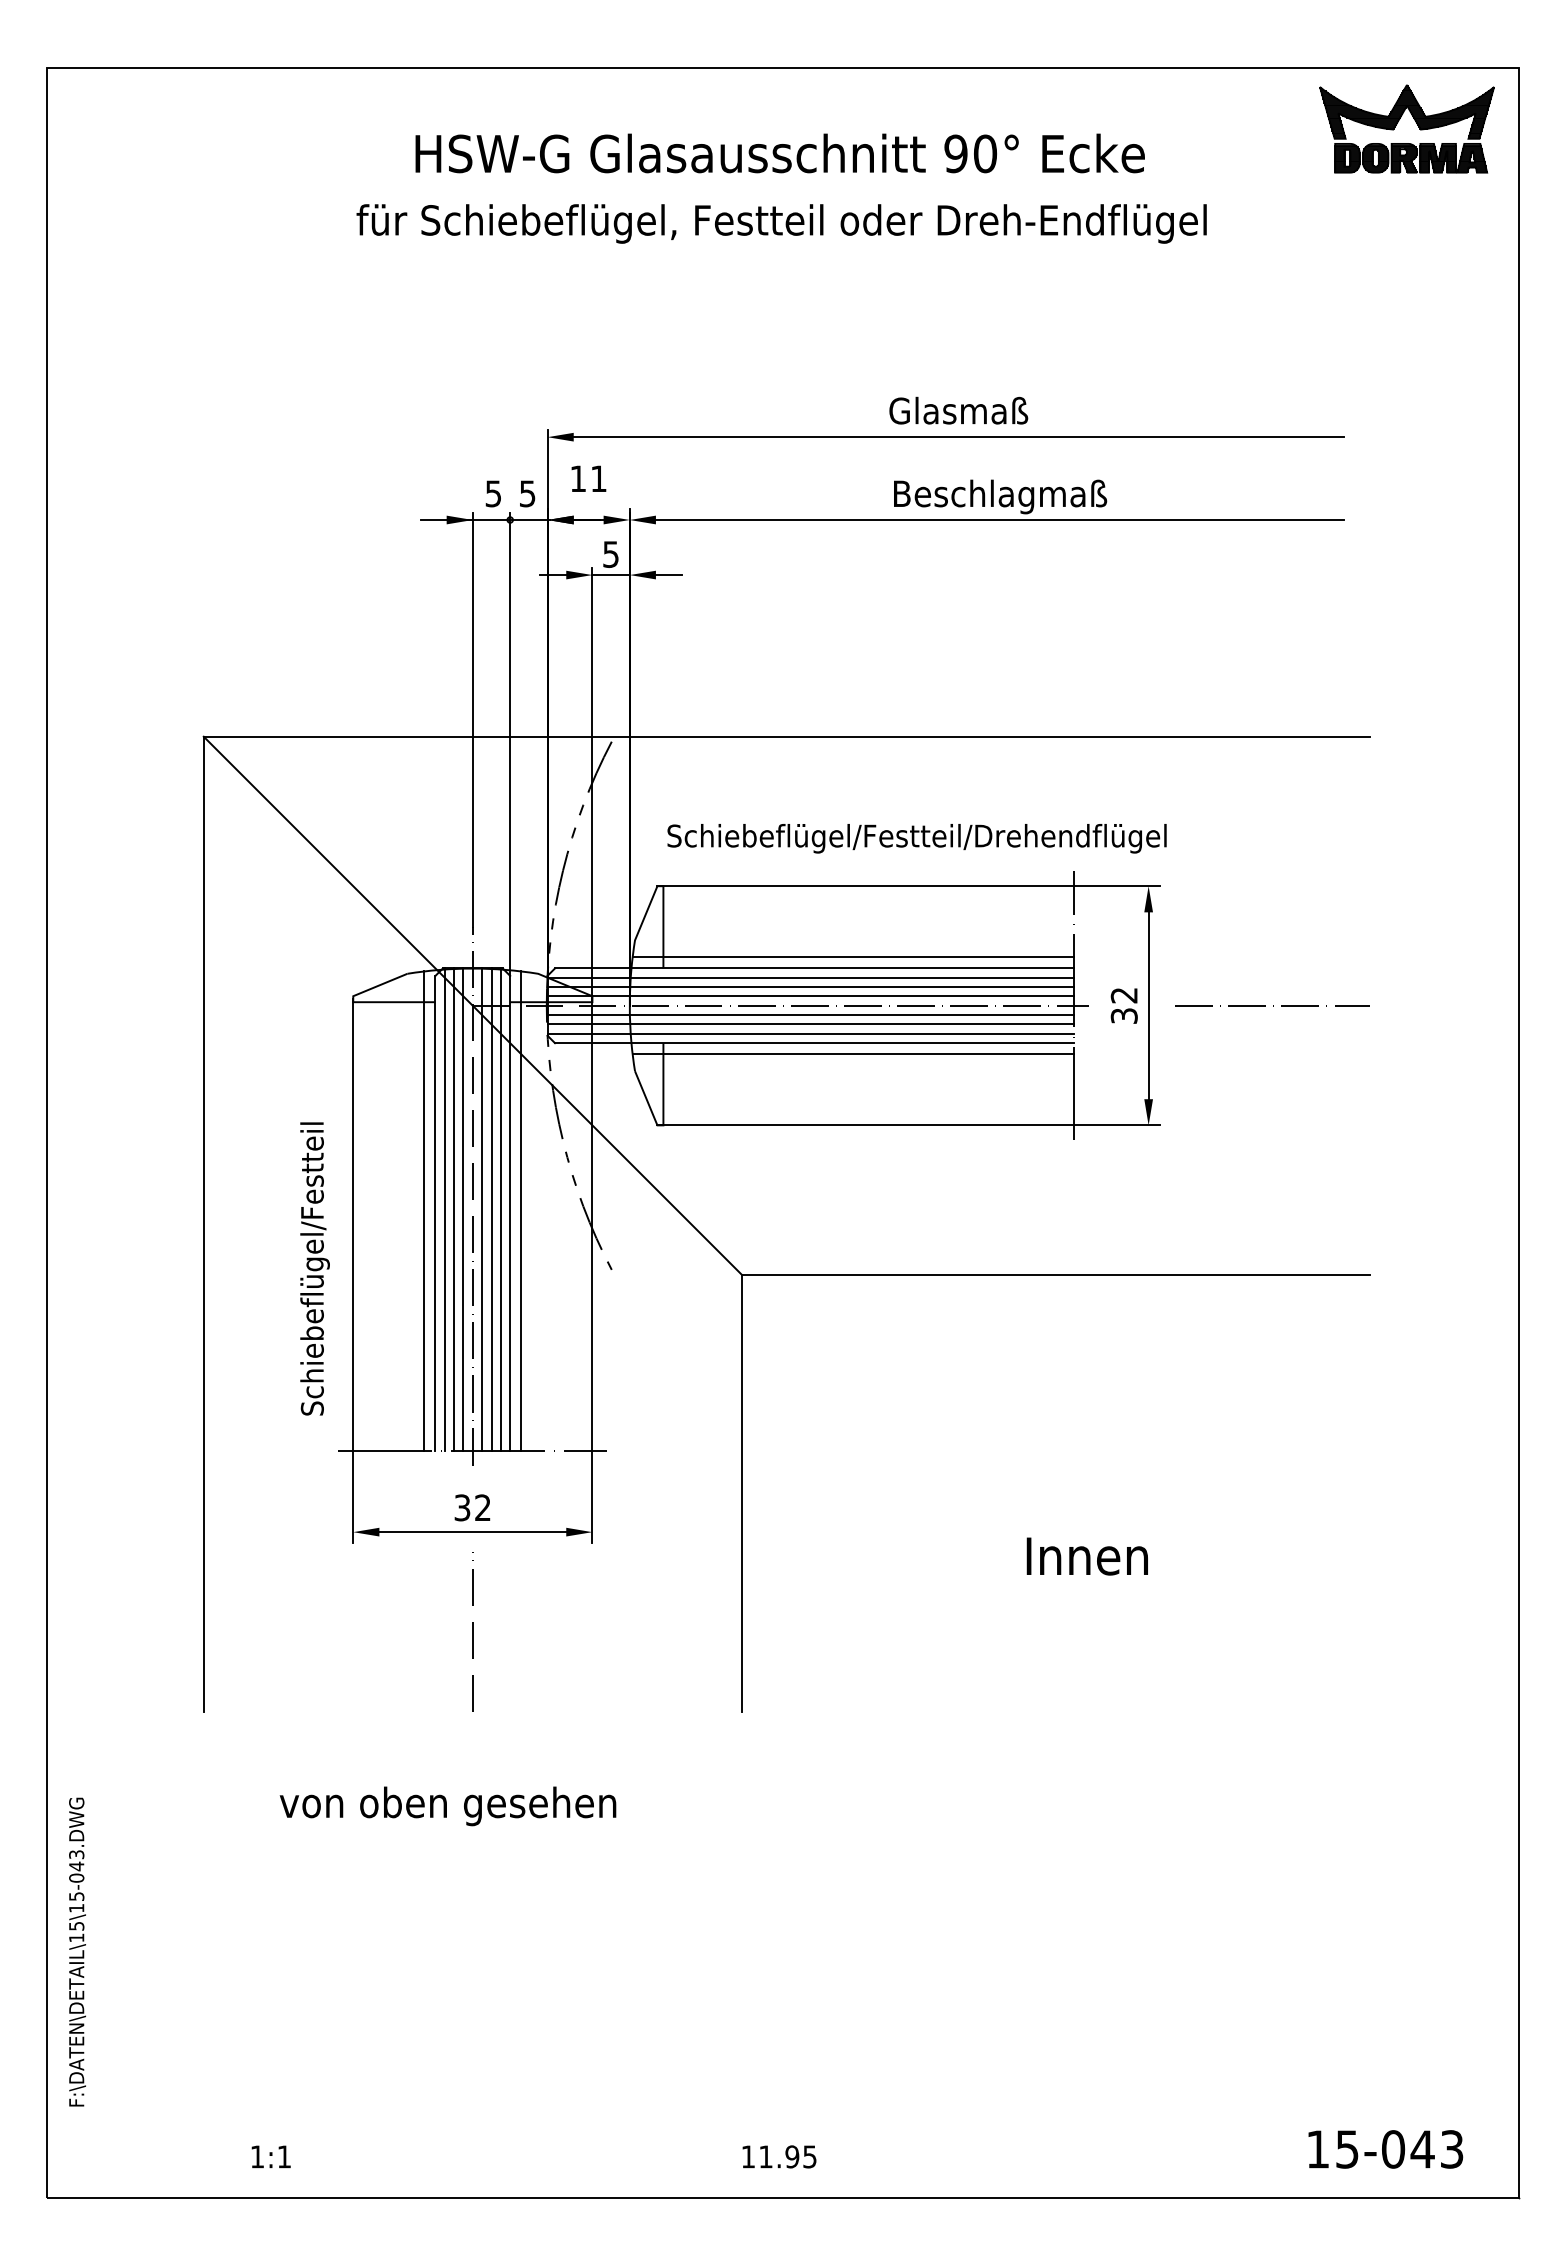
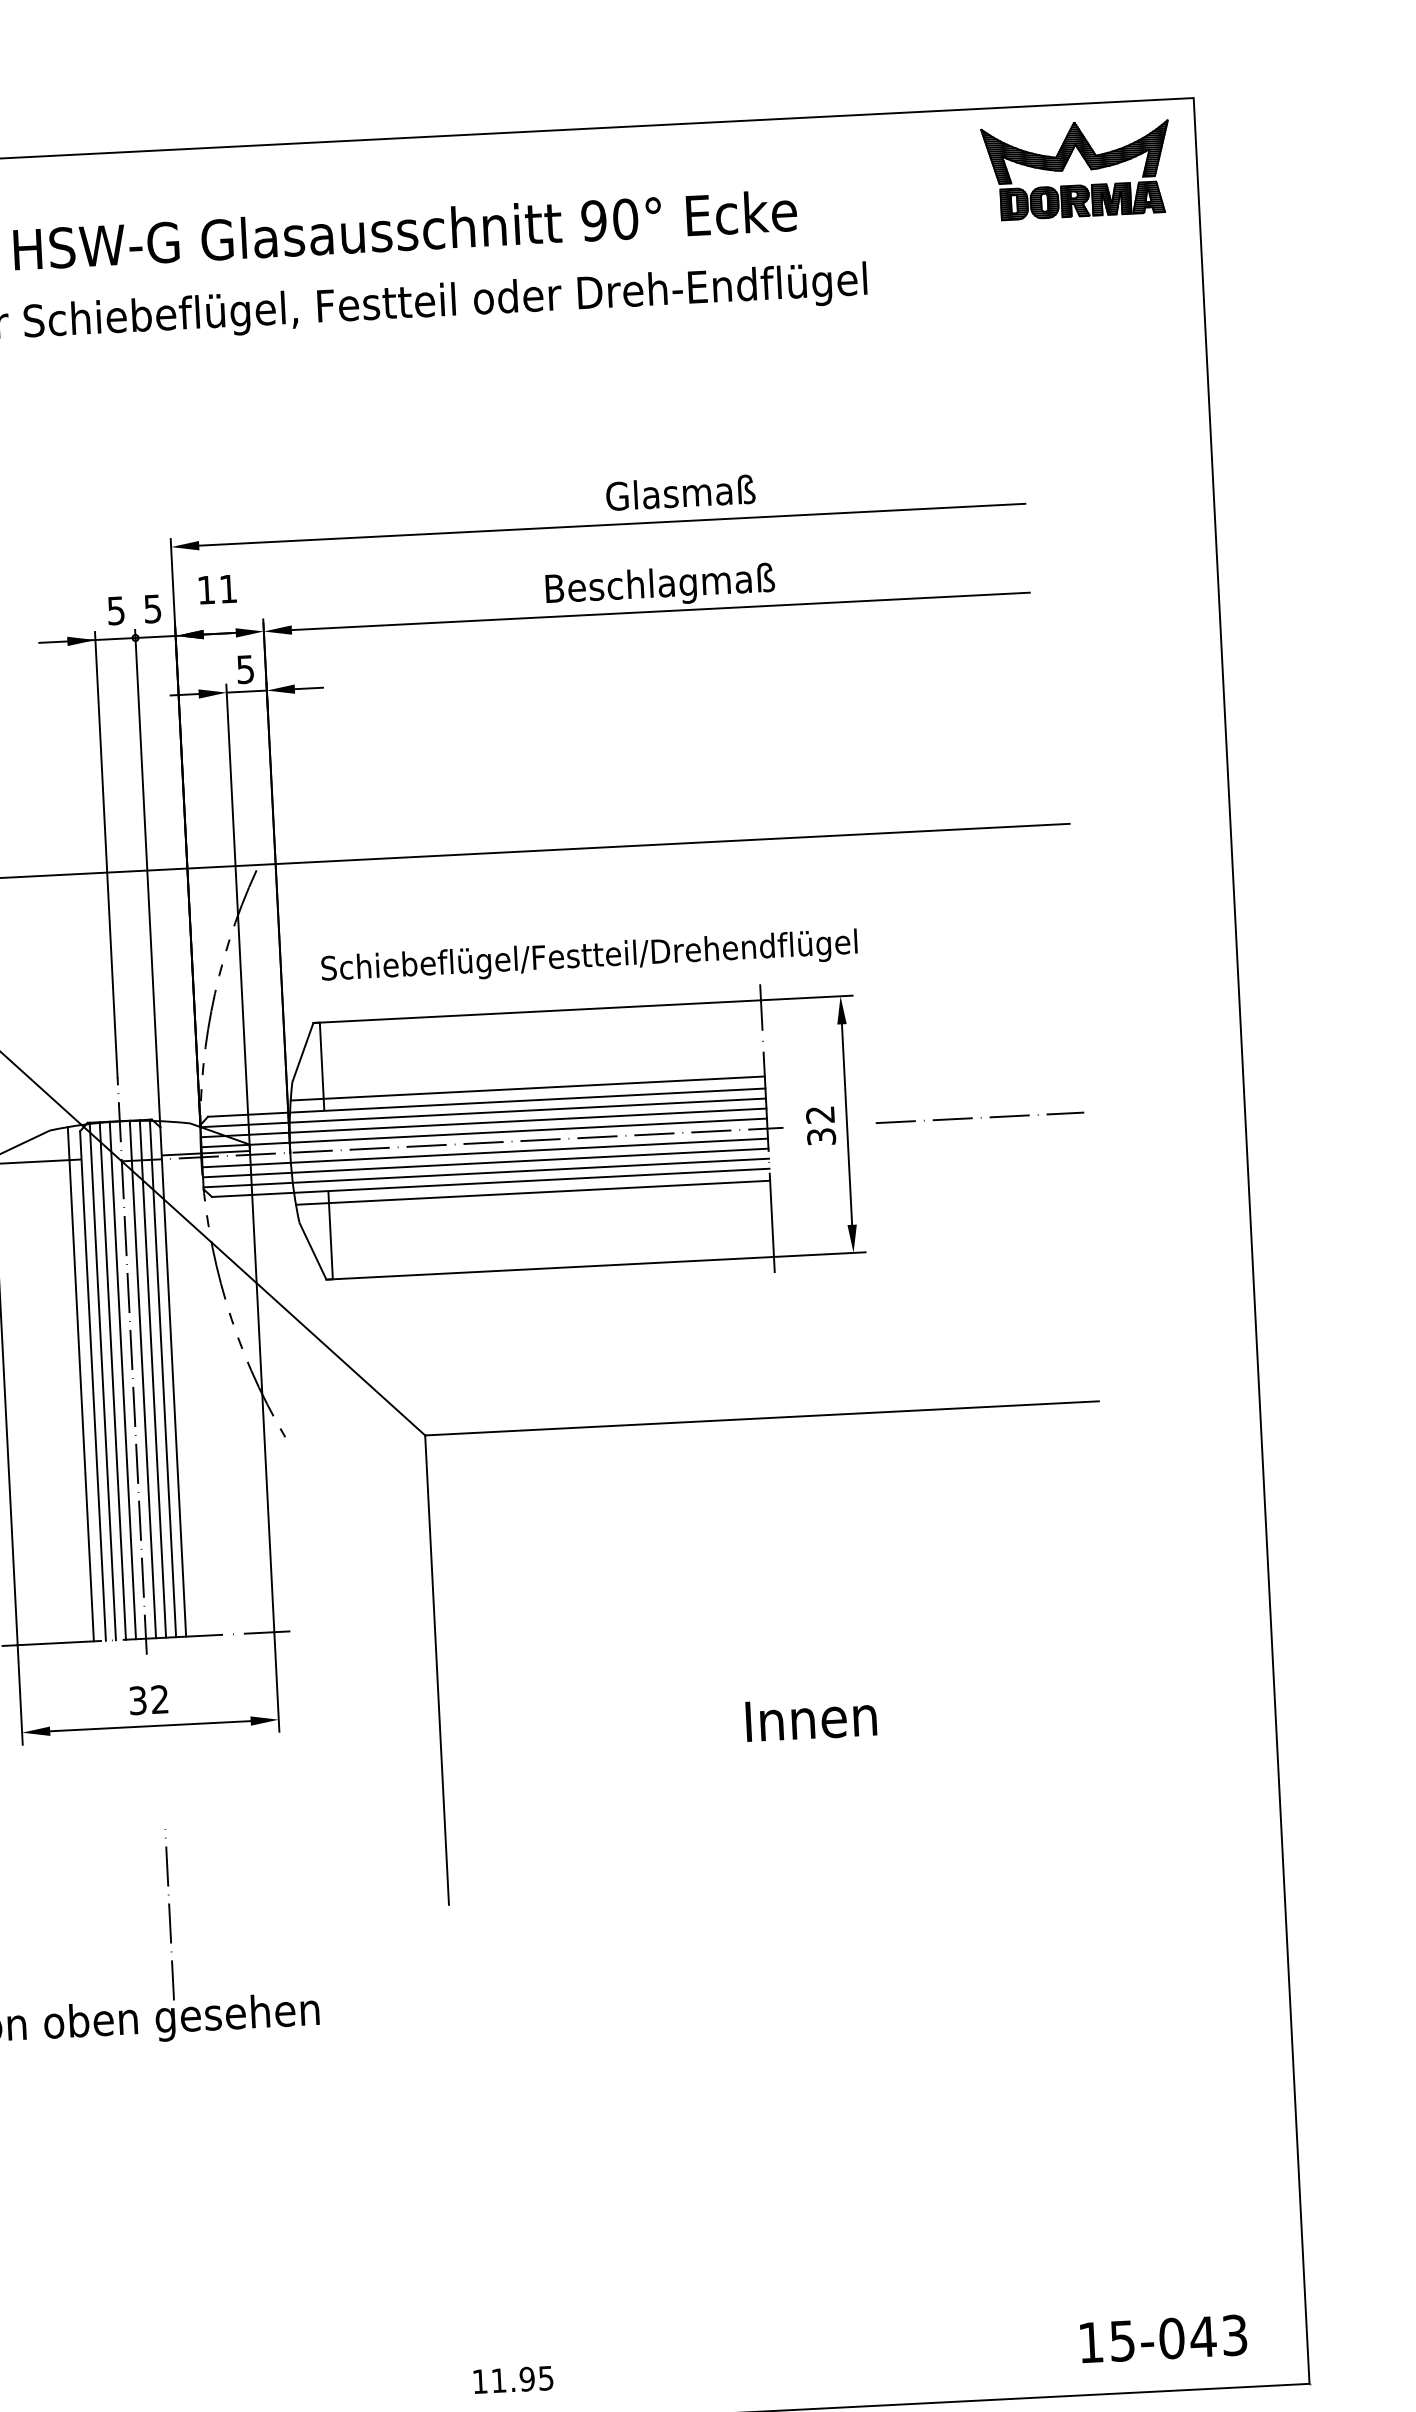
text: (958, 410) -> (680, 492), moved
line: (521, 1210) -> (185, 1378), removed
line: (472, 1631) -> (169, 1913), moved

